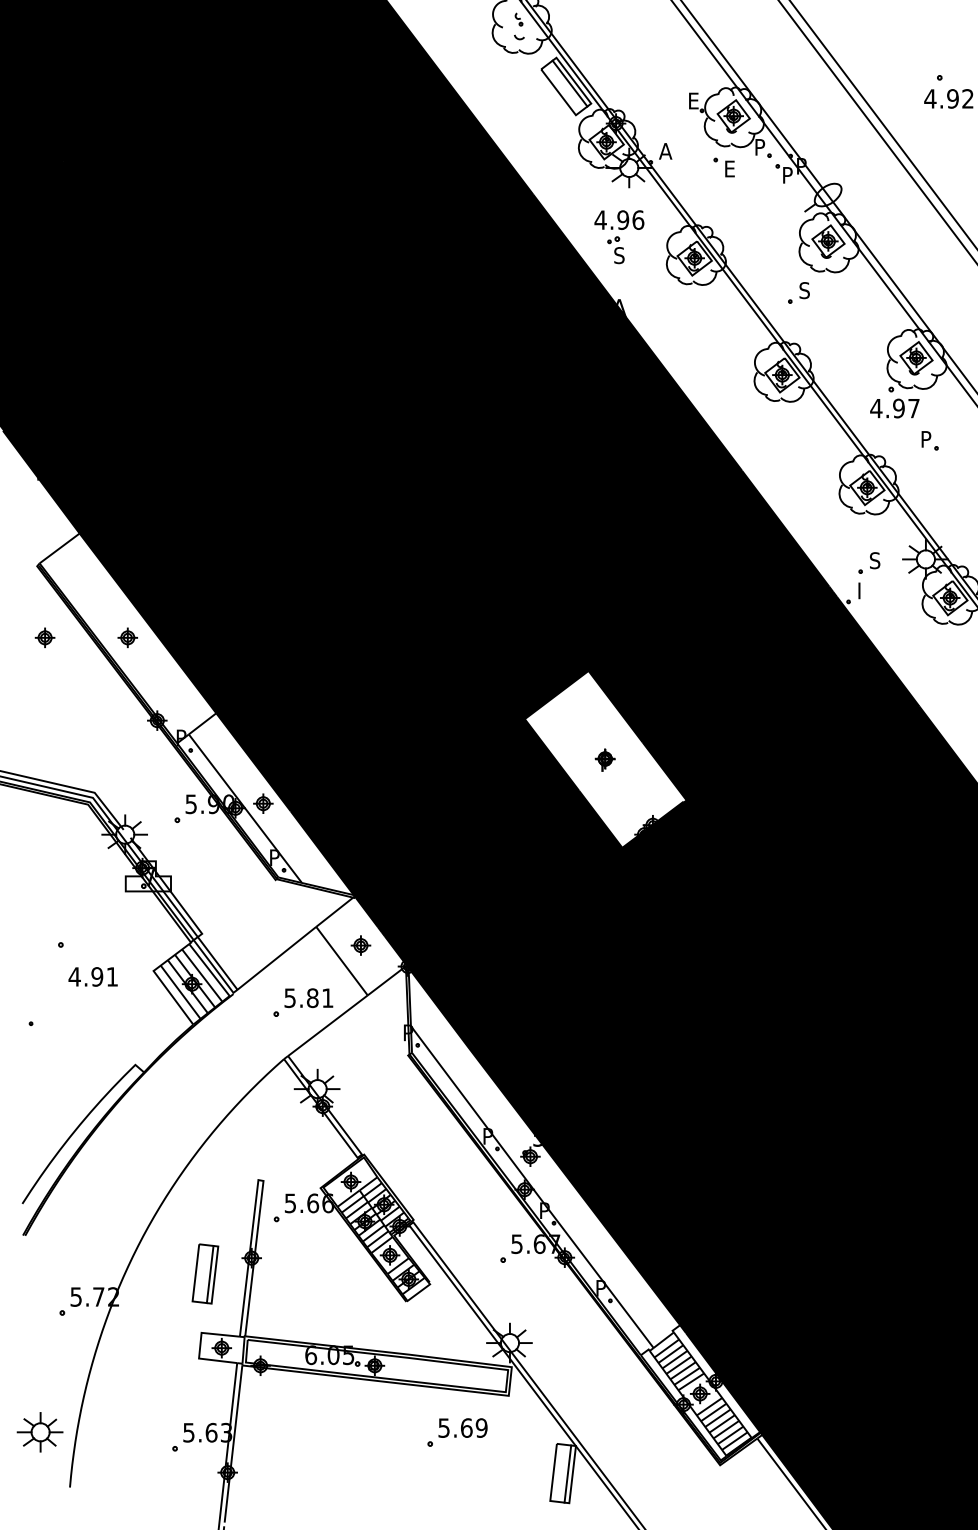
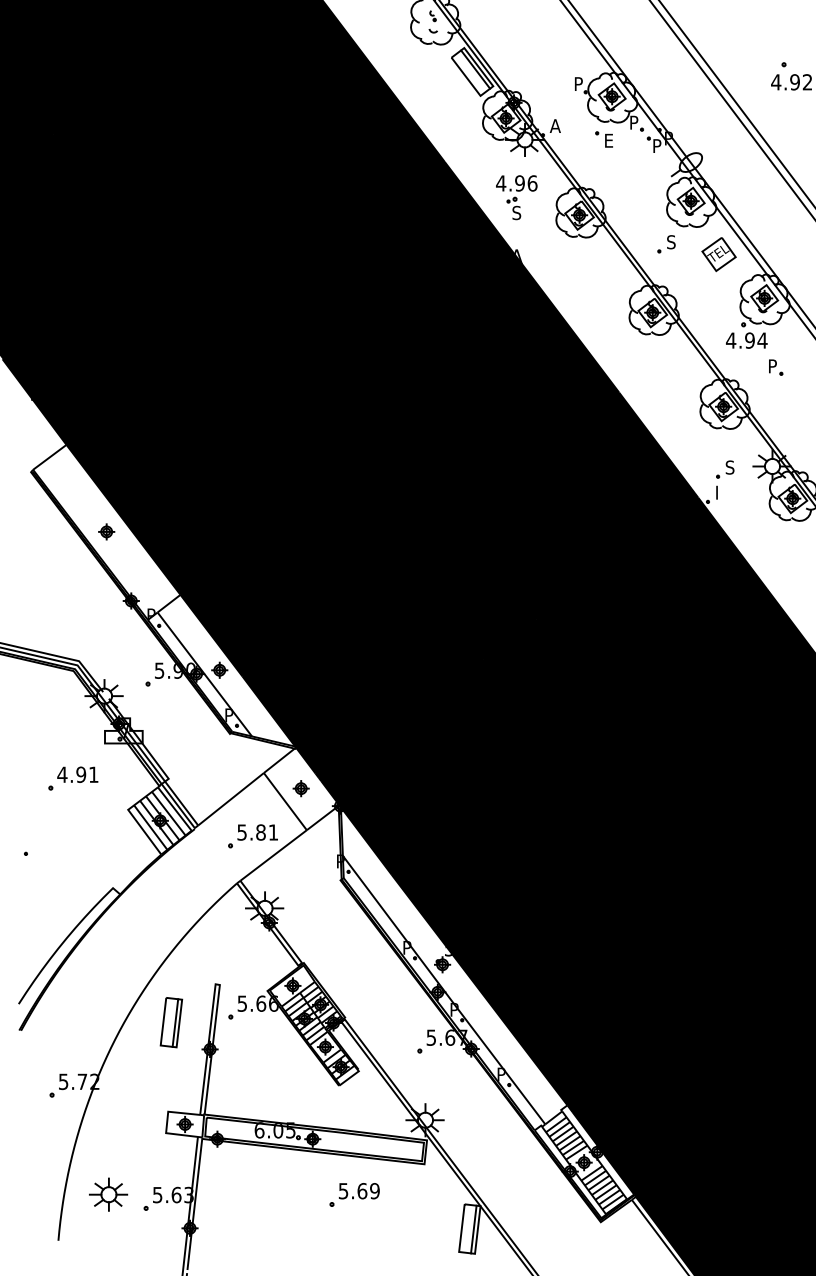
text: (694, 100) -> (579, 83), E -> P
part: (861, 305) -> (718, 254), added
text: (913, 408) -> (762, 340), 4.97 -> 4.94
part: (44, 637) -> (37, 531), removed
fill: (604, 759) -> (504, 633), added
text: (92, 976) -> (77, 774), moved
part: (205, 1273) -> (171, 1022), moved
part: (40, 1432) -> (108, 1194), moved
part: (457, 1432) -> (354, 1194), moved

